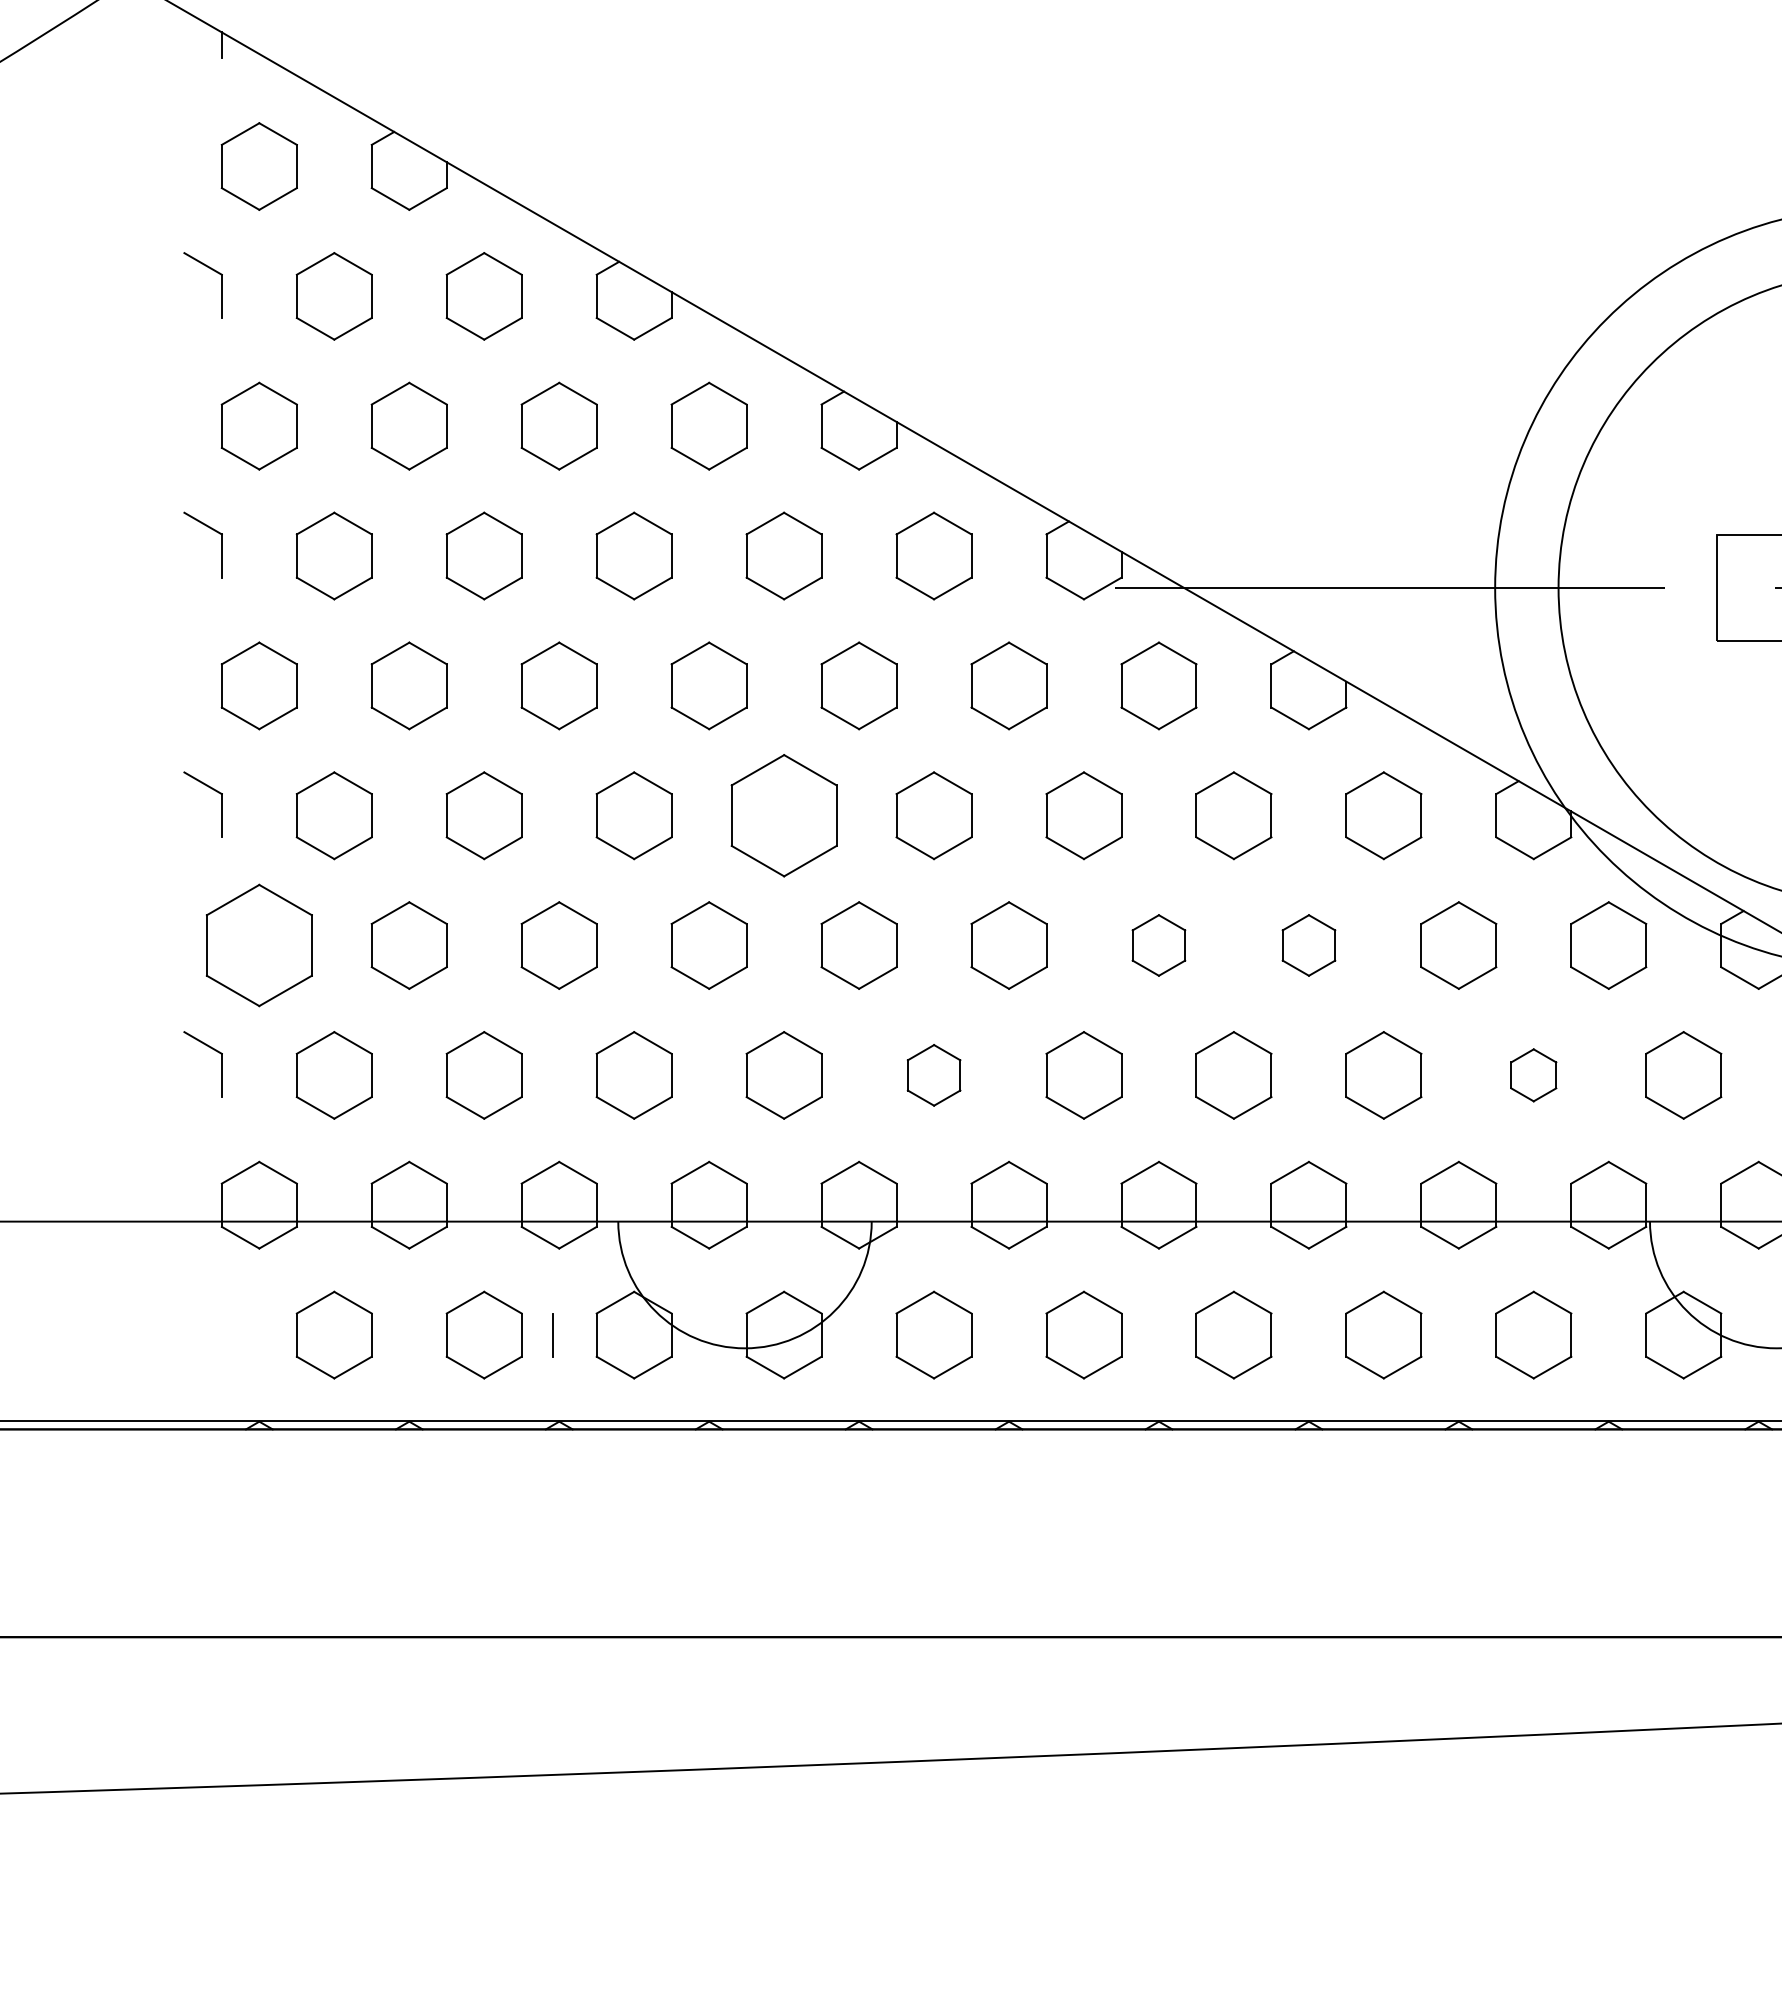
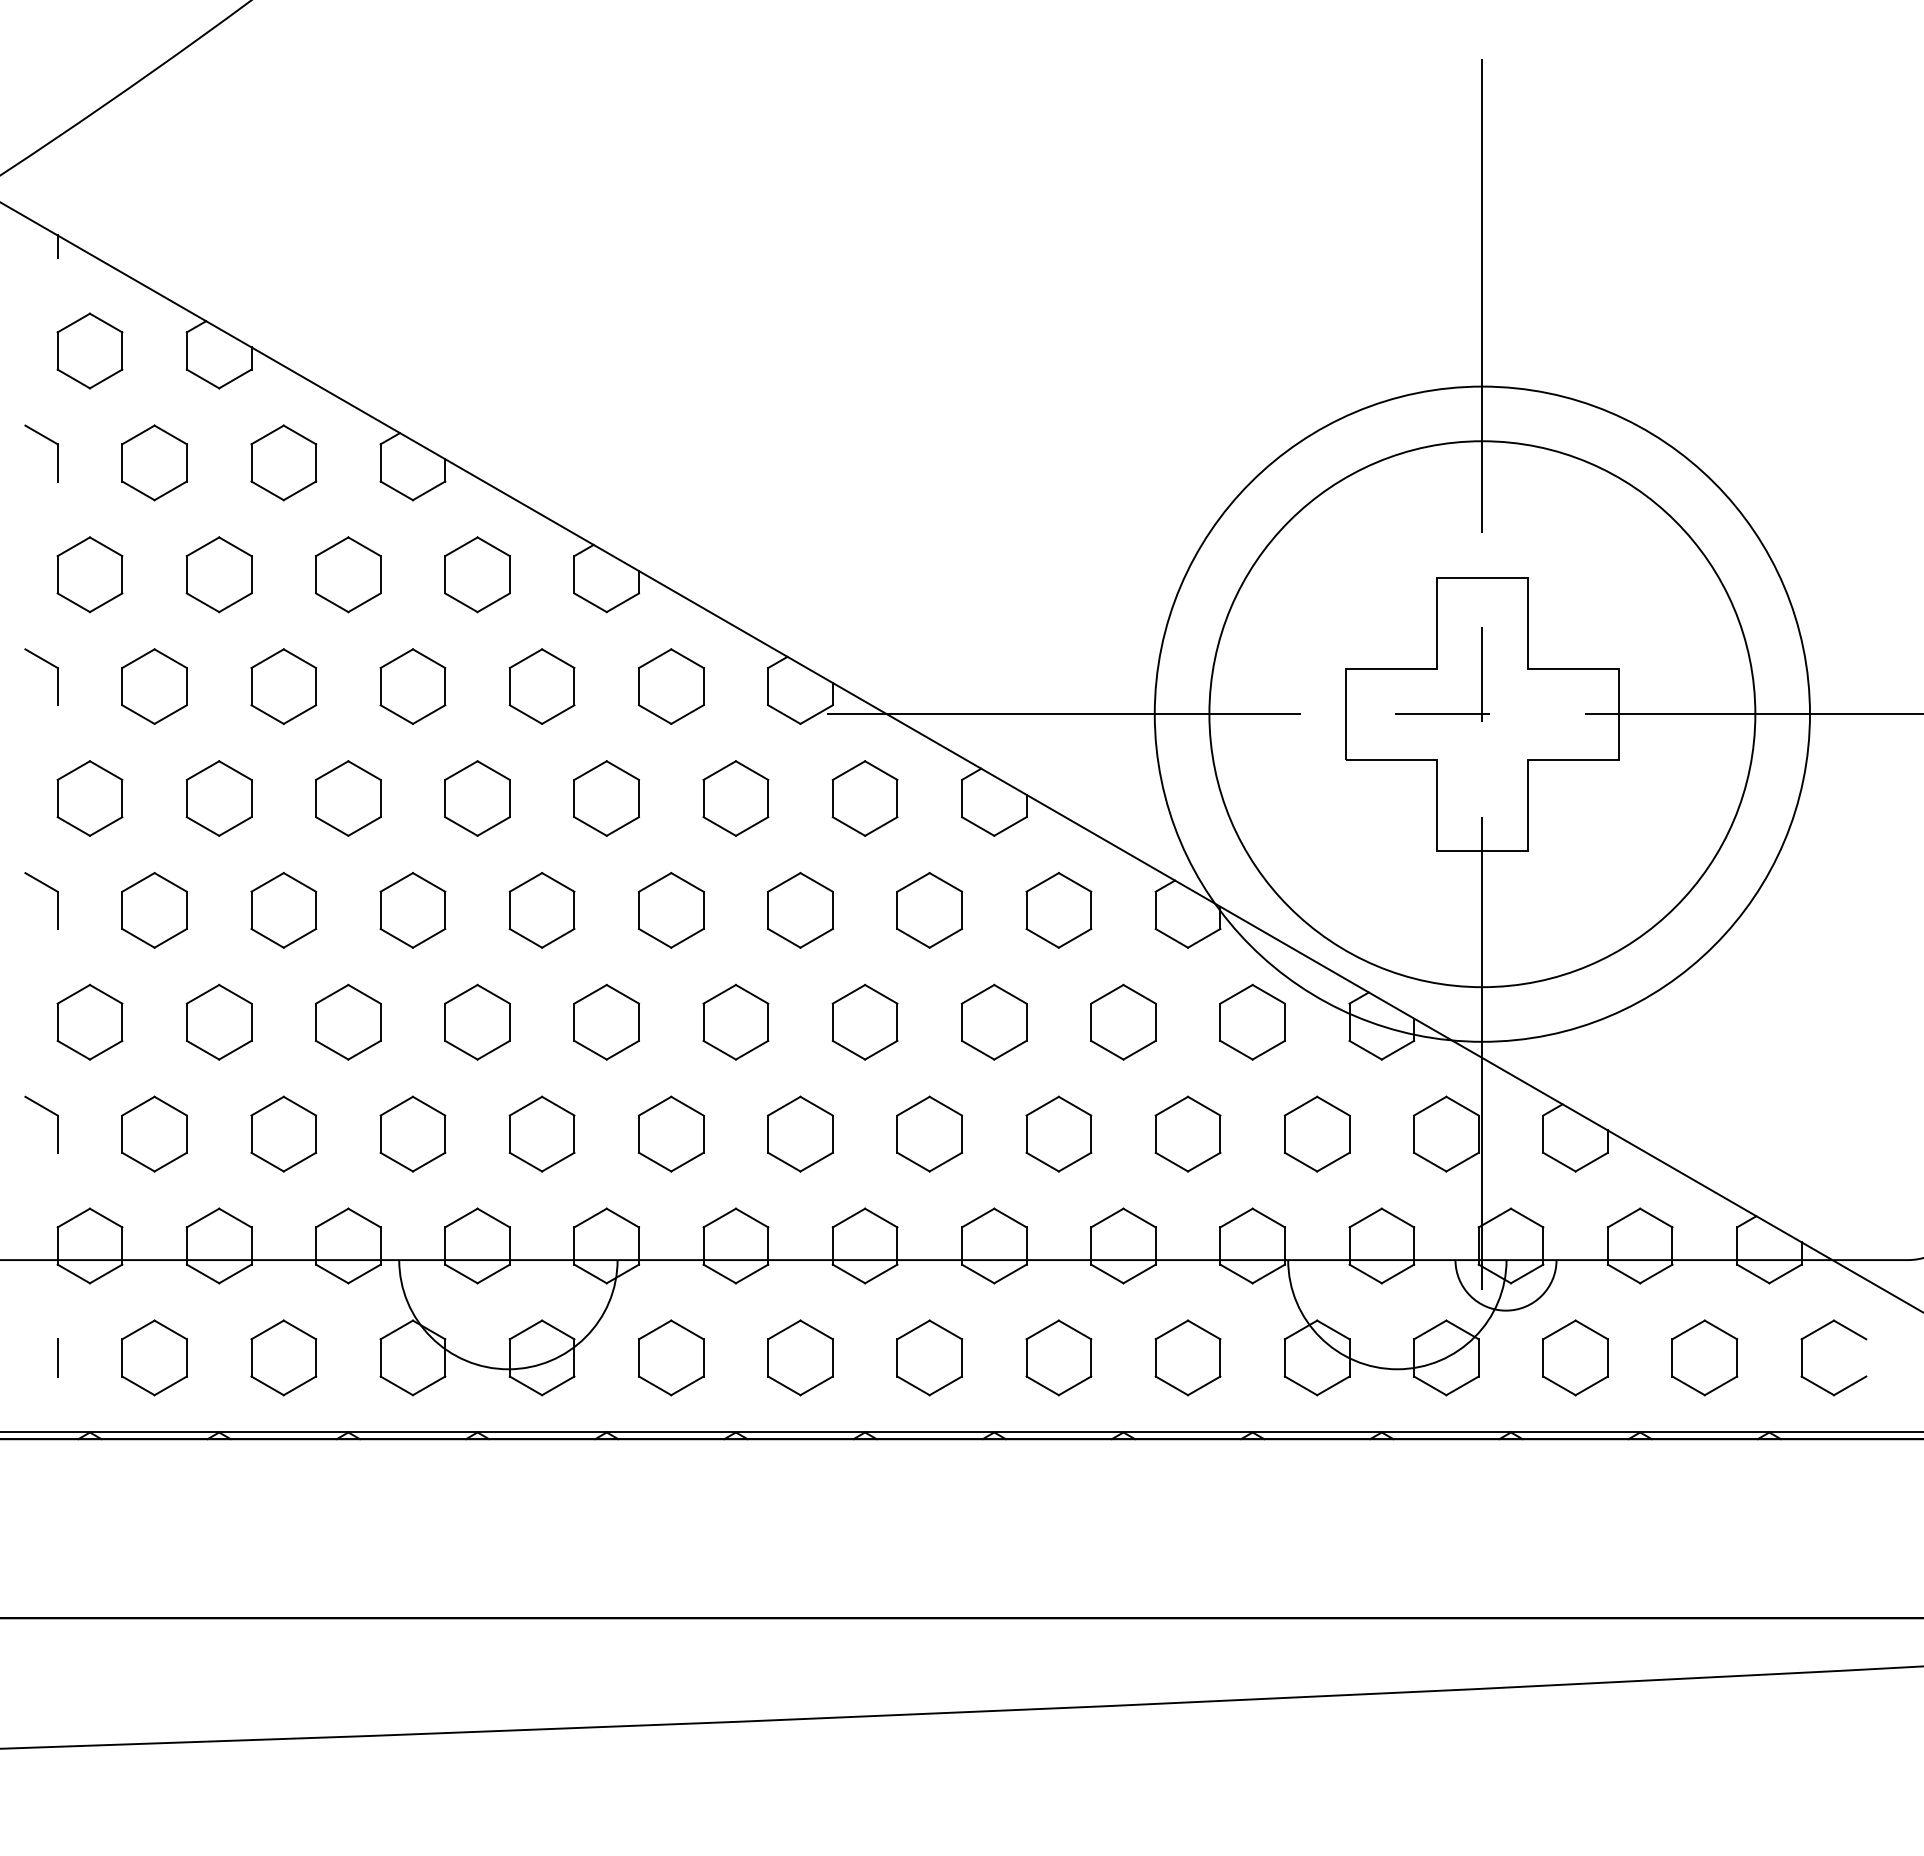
part: (783, 815) -> (541, 910), size x0.71
part: (1158, 944) -> (864, 1021), size x1.43
part: (1309, 944) -> (994, 1021), size x1.43
part: (258, 945) -> (89, 1022), size x0.71
part: (934, 1074) -> (671, 1133), size x1.43
part: (1533, 1074) -> (1187, 1133), size x1.67
line: (552, 1334) -> (57, 1357), moved

